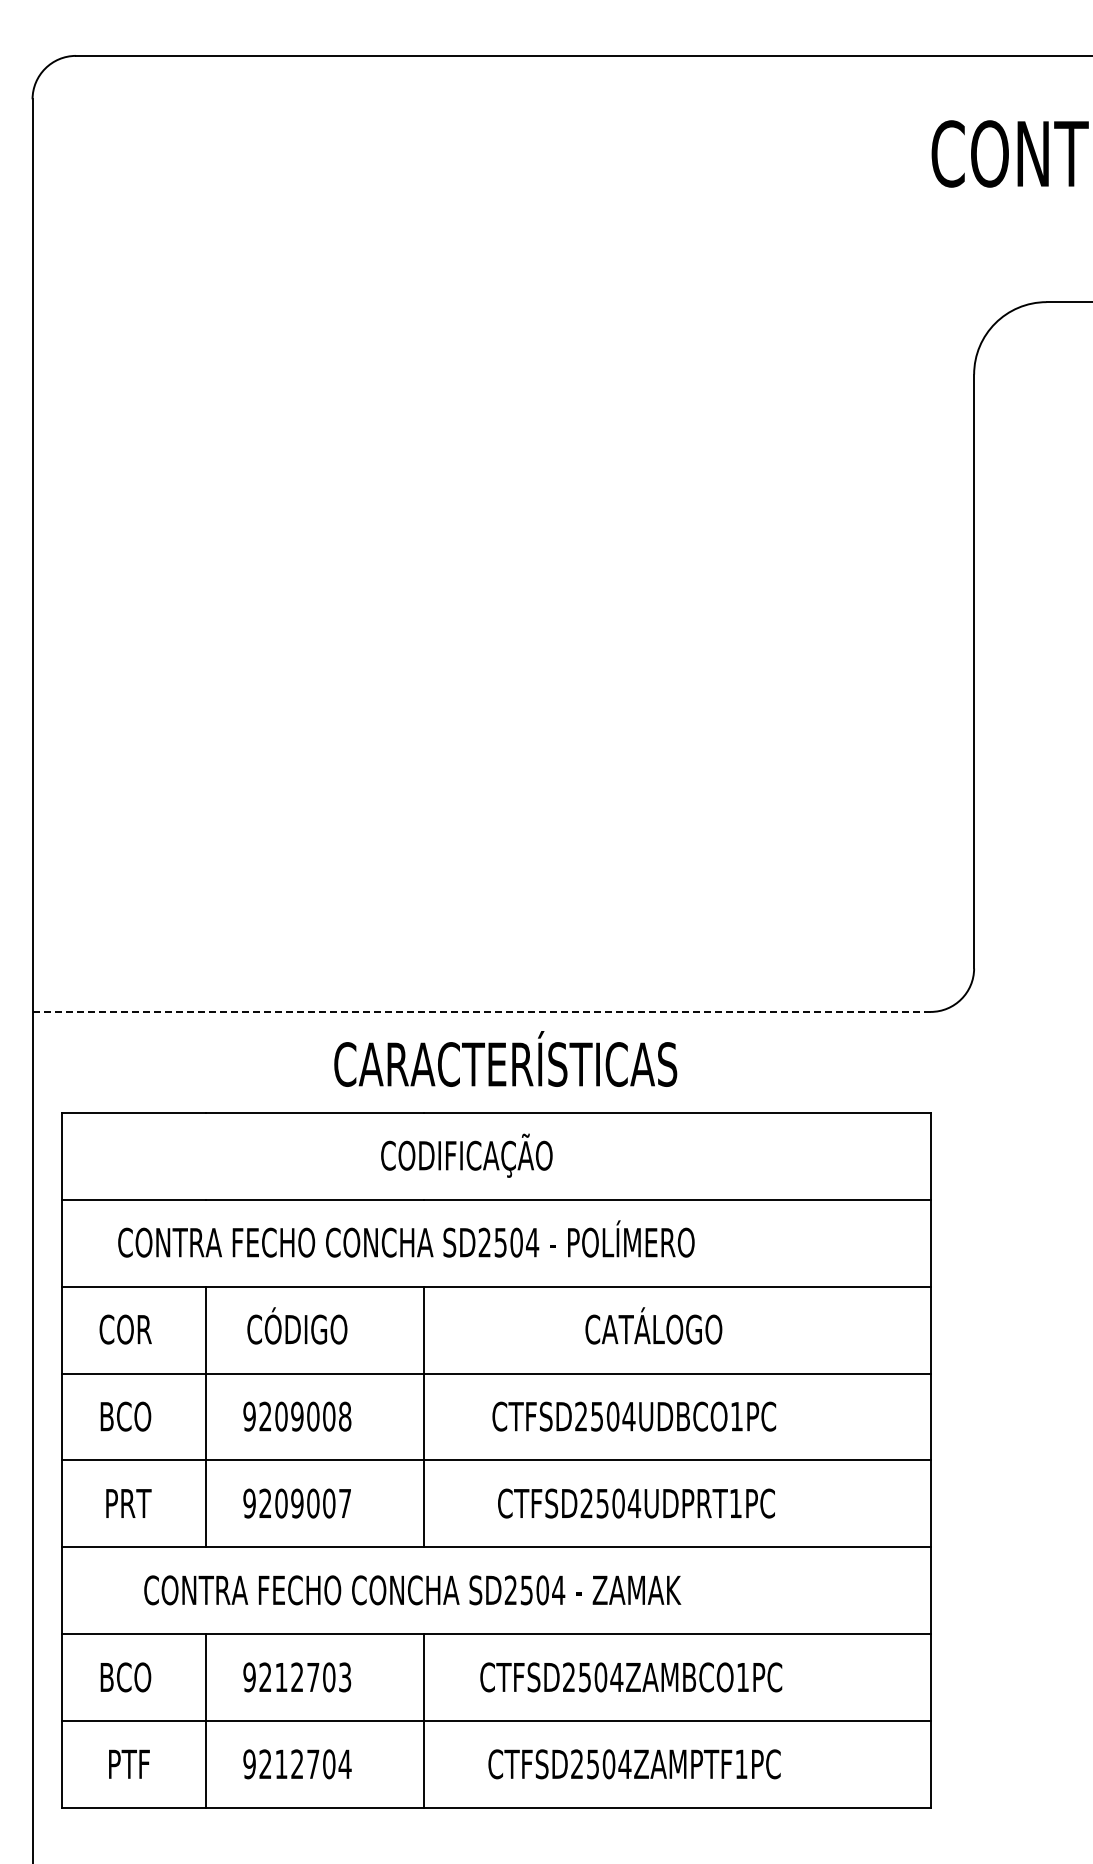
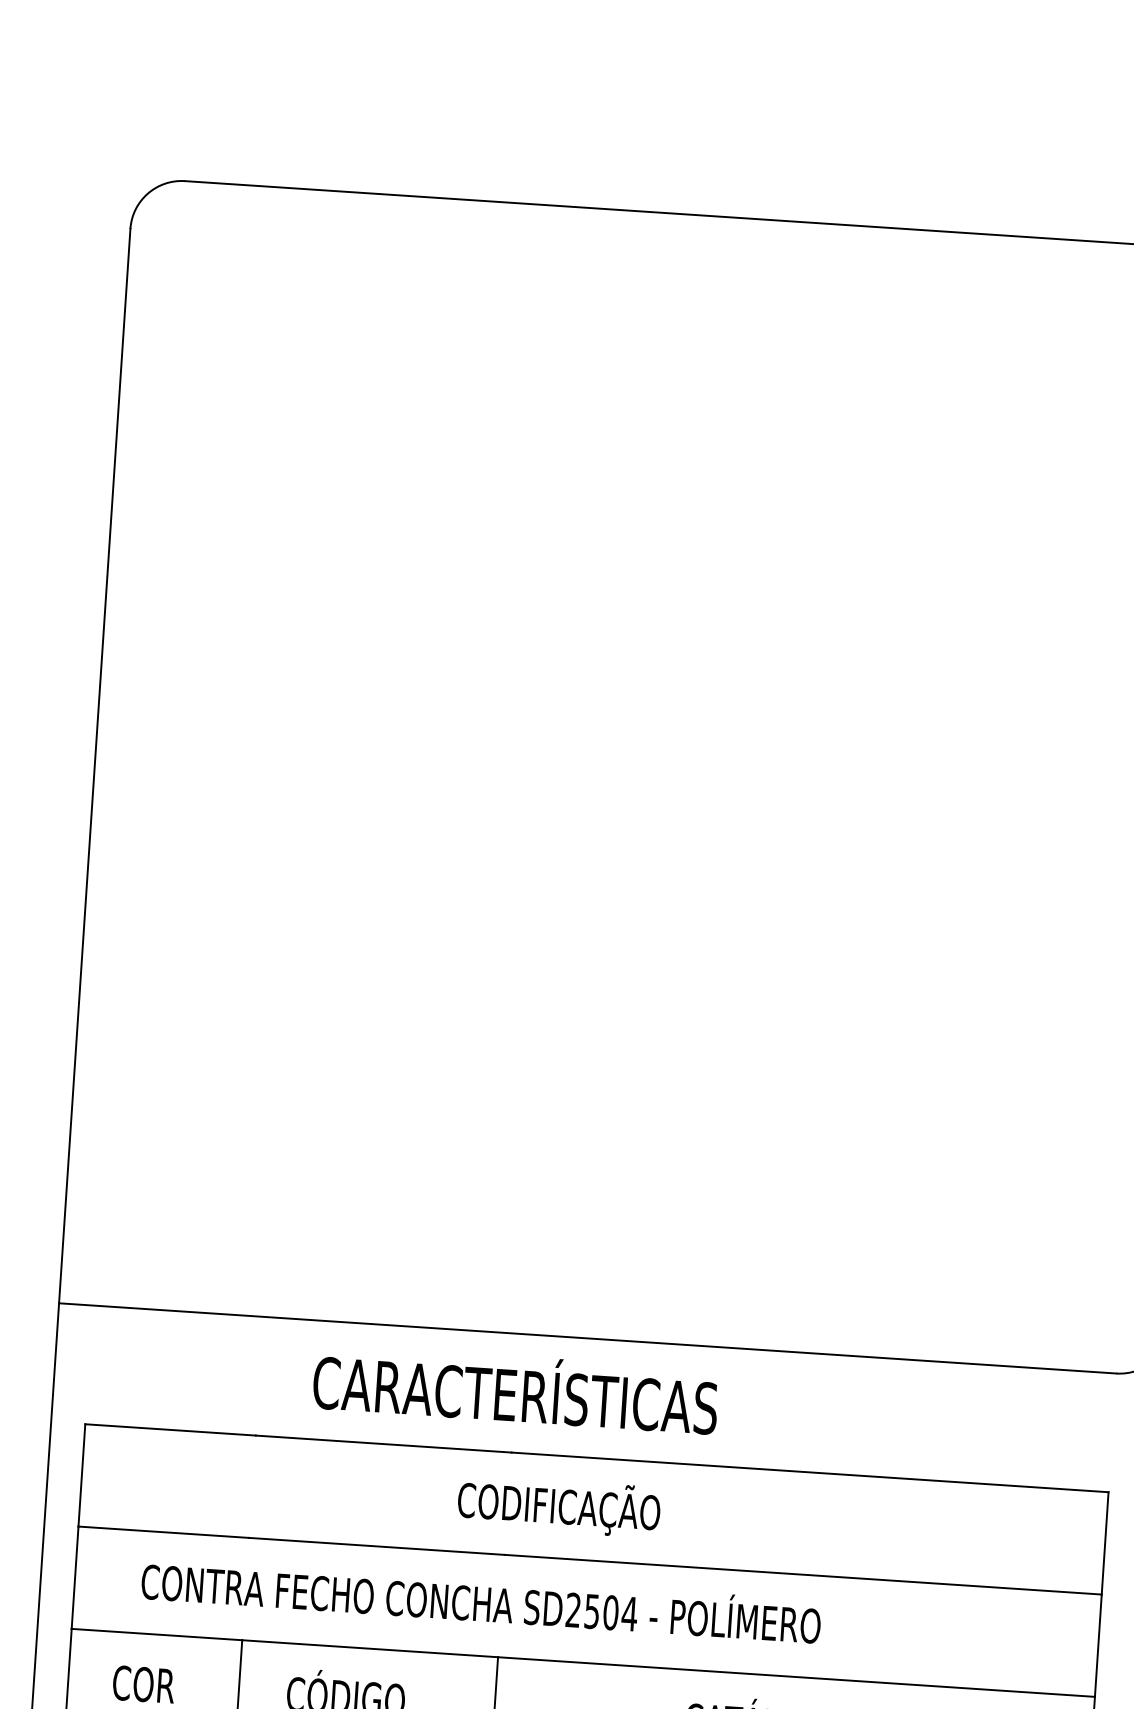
line: (481, 1011) -> (587, 1337), dashed -> solid
text: (505, 1058) -> (515, 1388), moved

